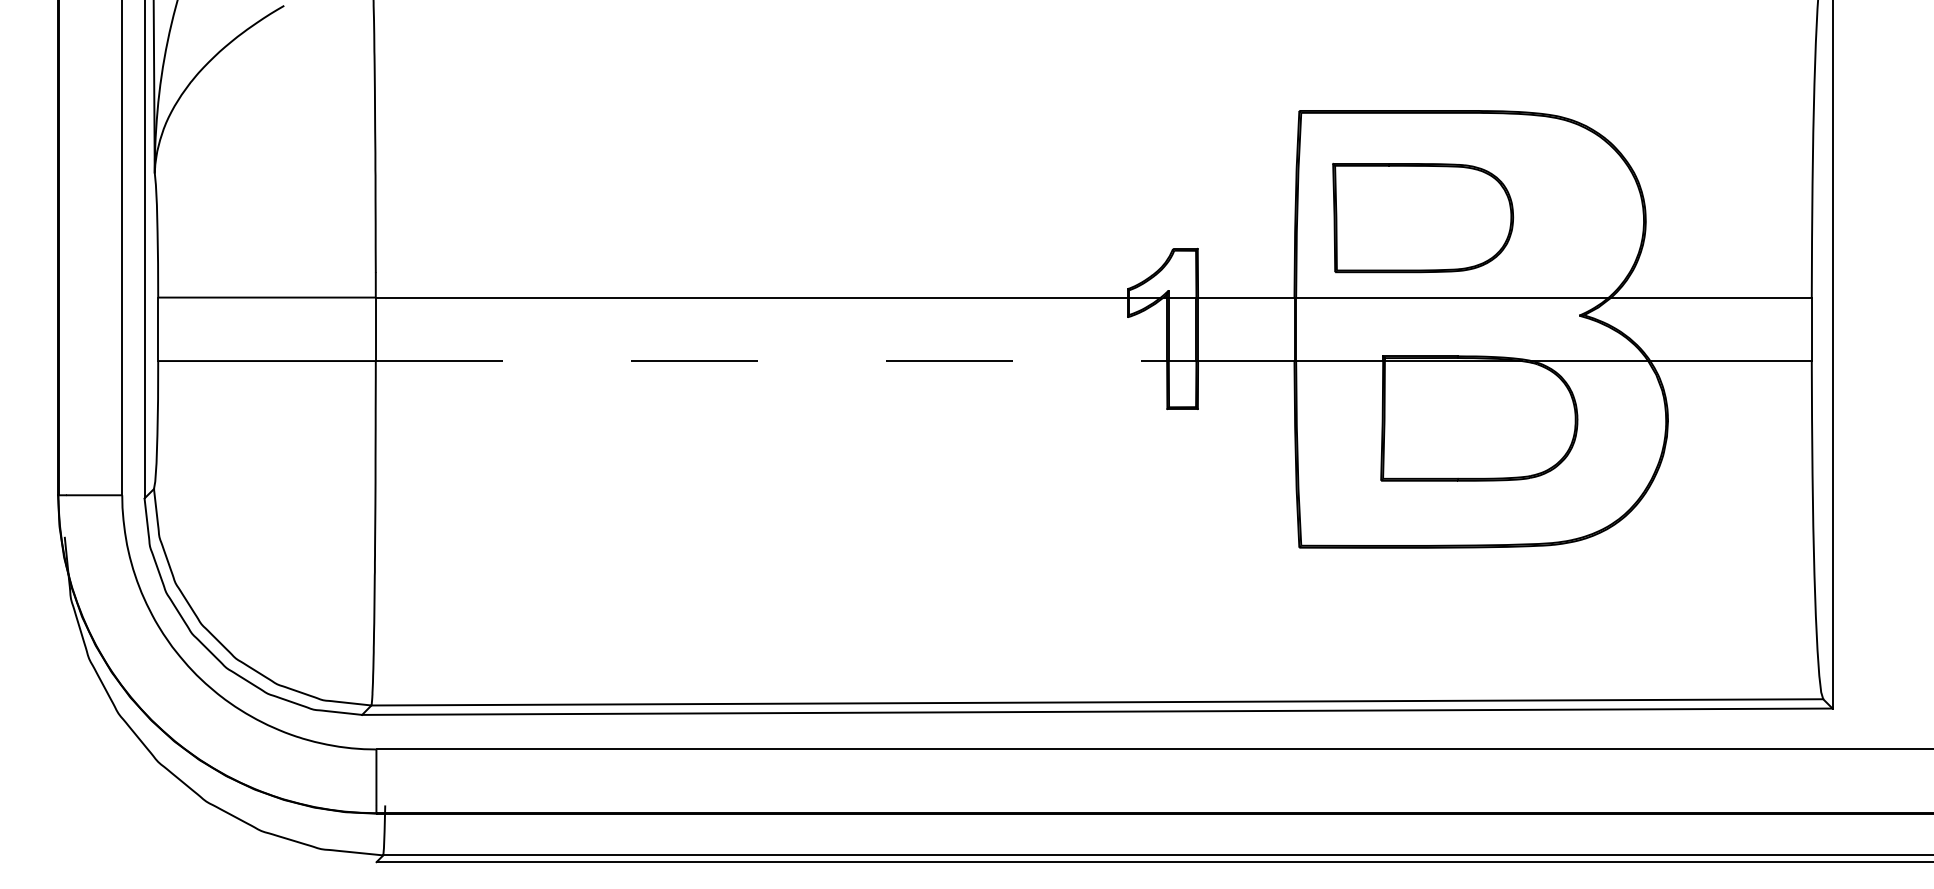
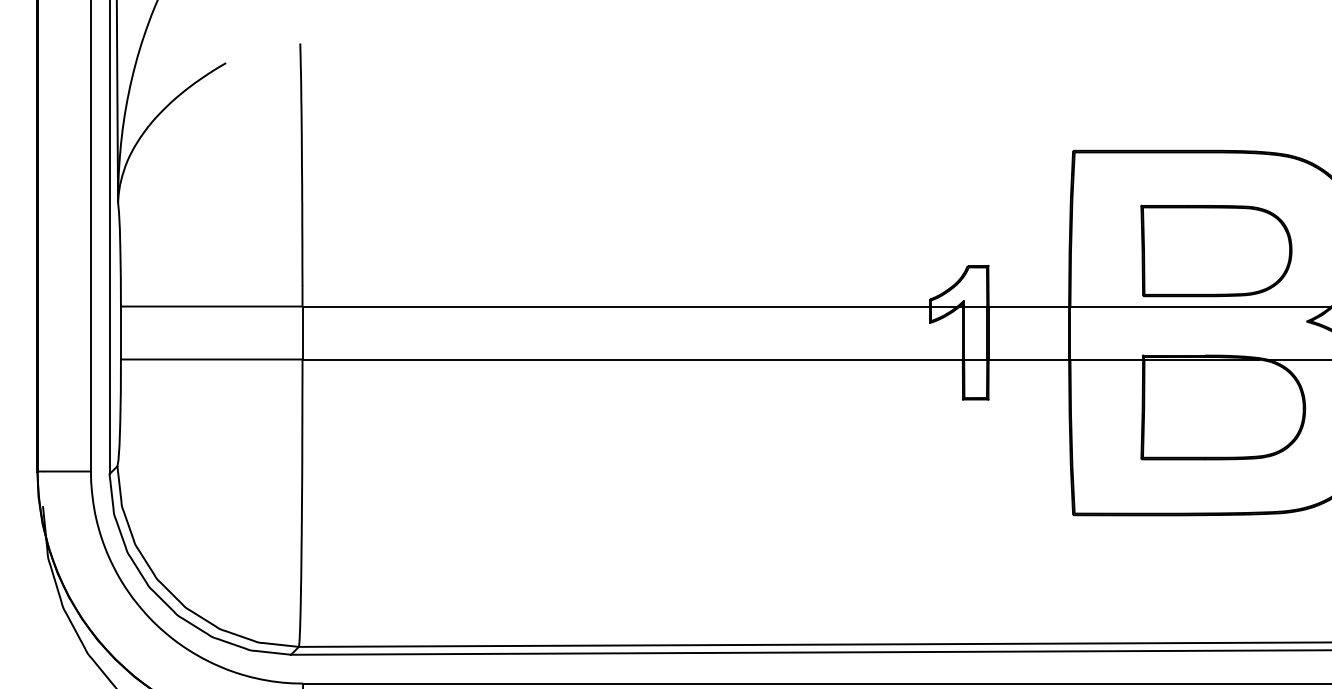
part: (1423, 218) -> (1216, 251), moved
line: (771, 361) -> (632, 359), dashed -> solid

